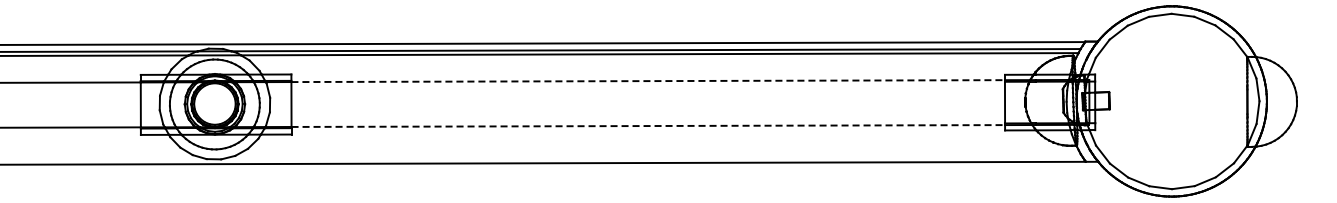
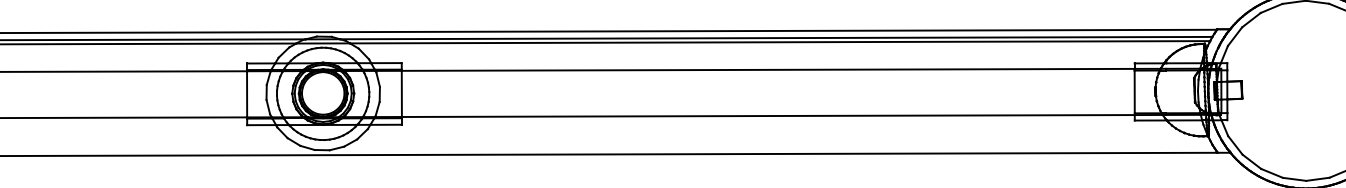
line: (648, 81) -> (768, 70), dashed -> solid
line: (648, 126) -> (768, 116), dashed -> solid

